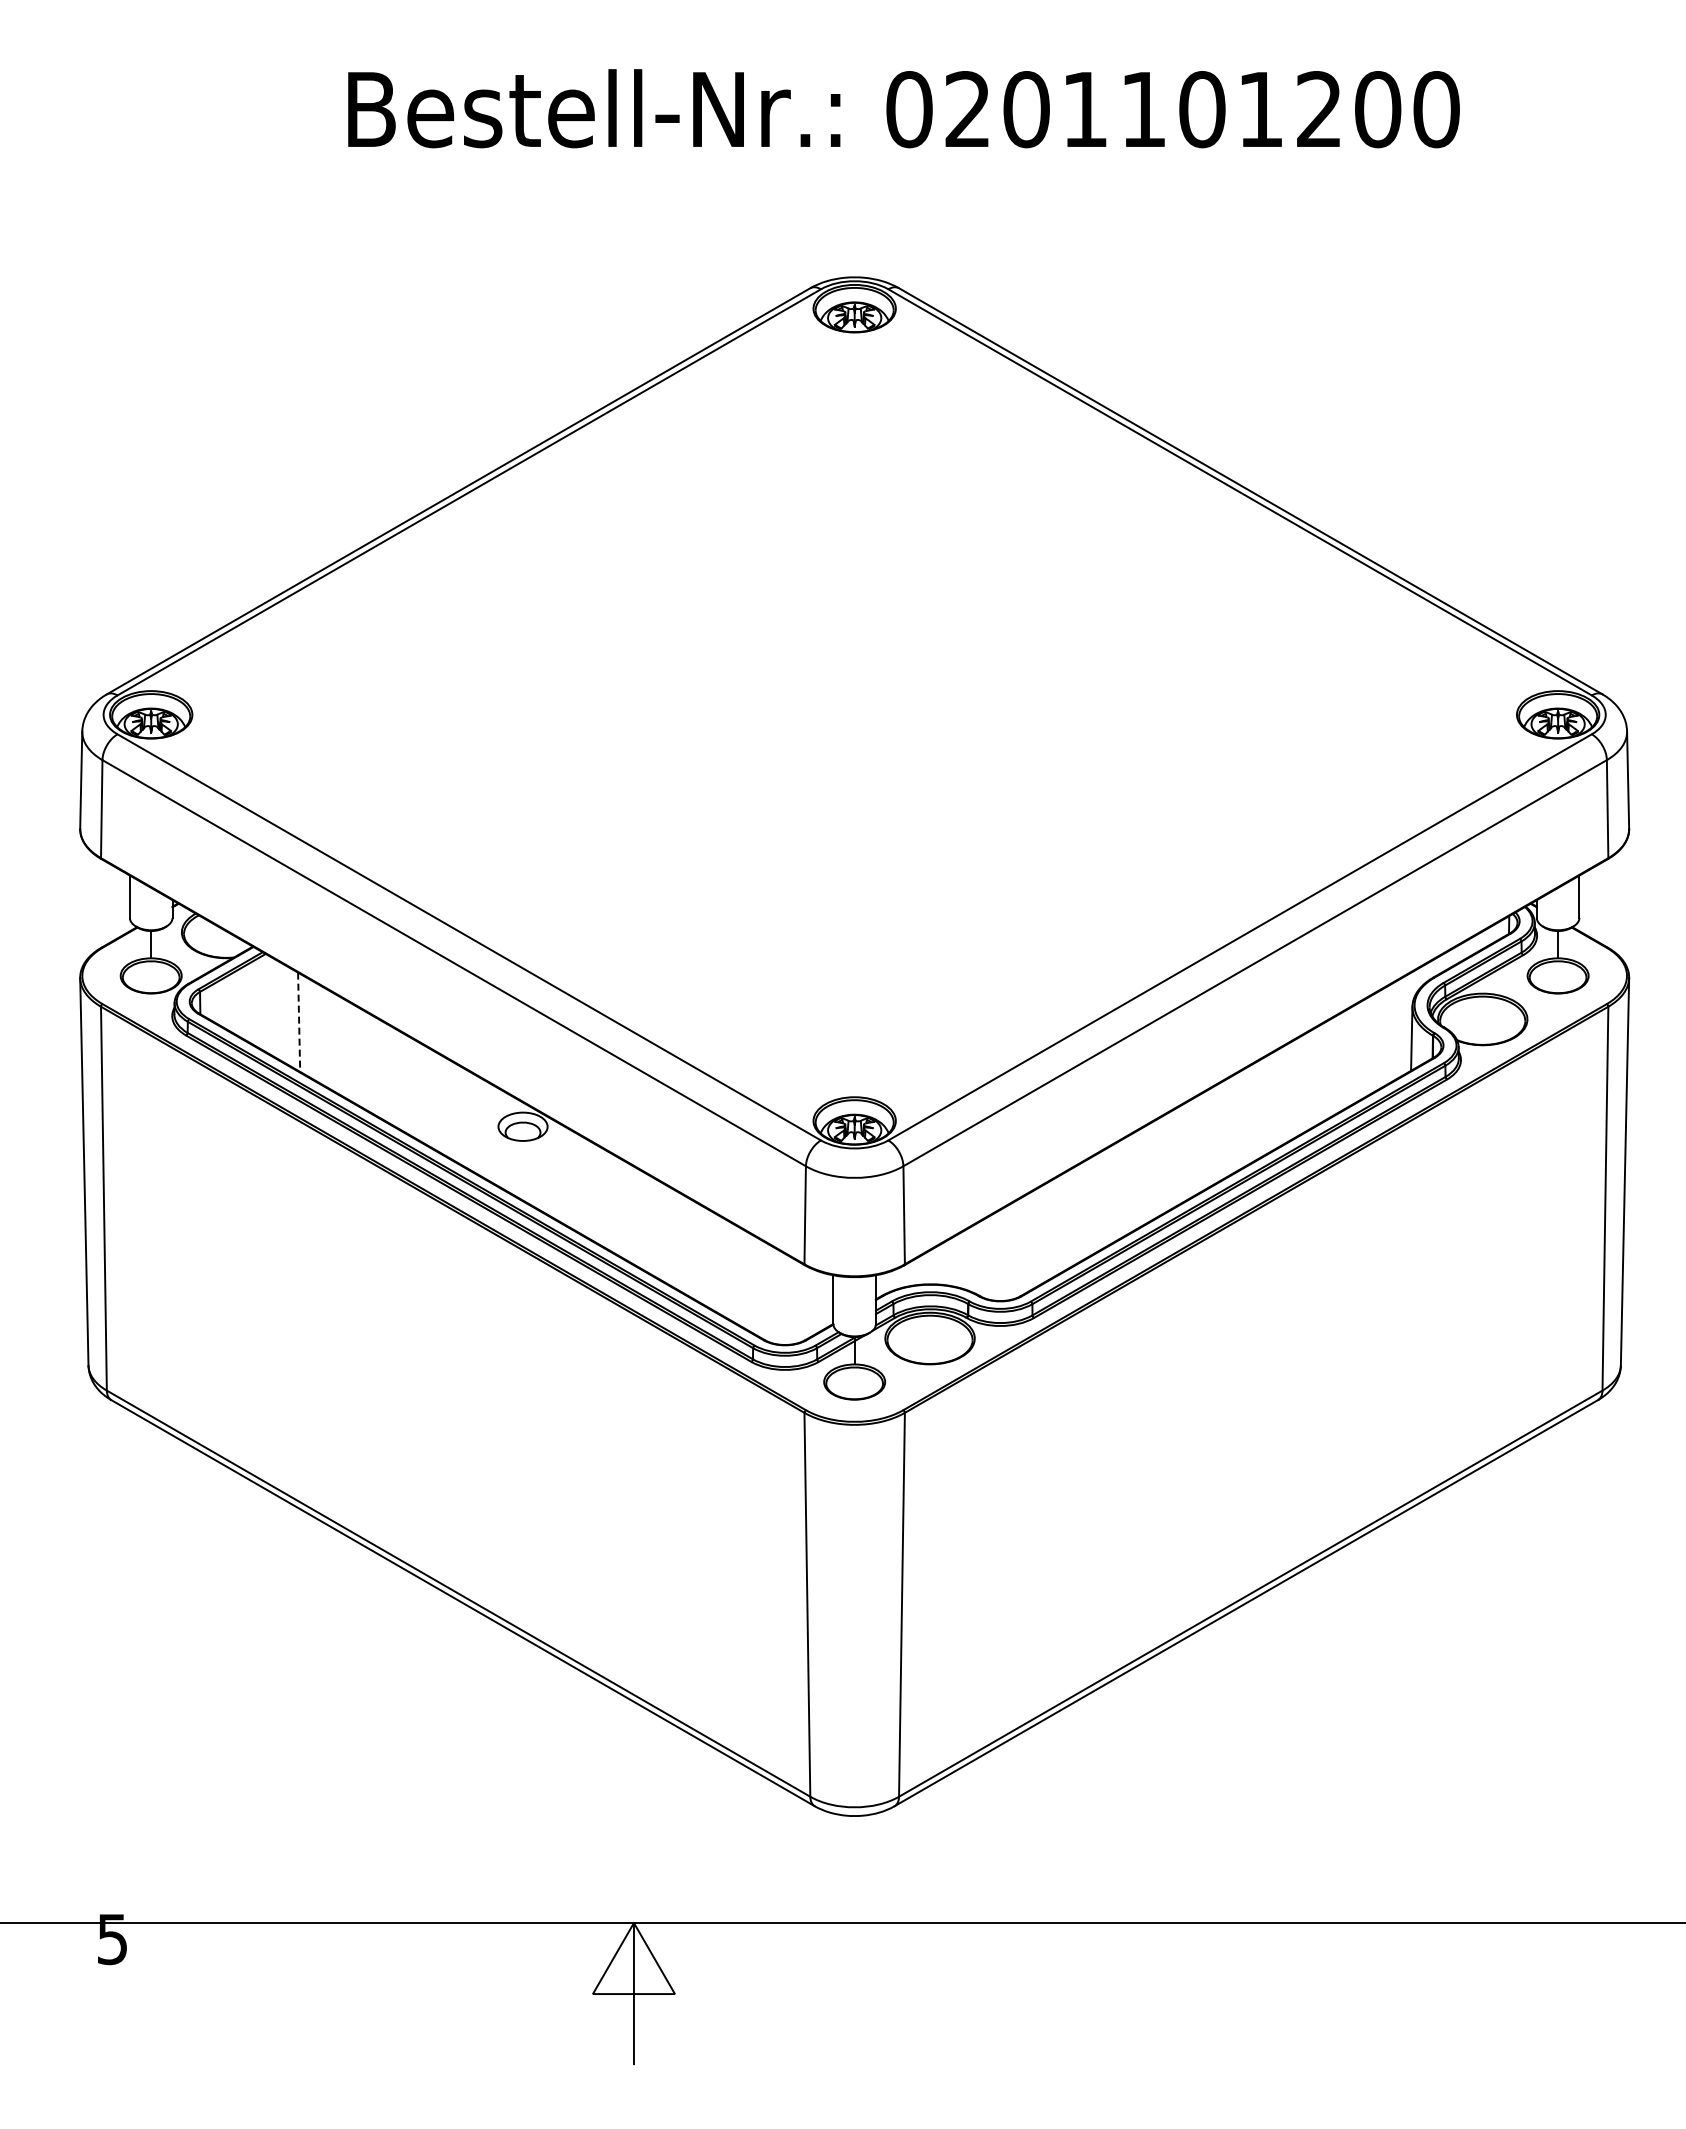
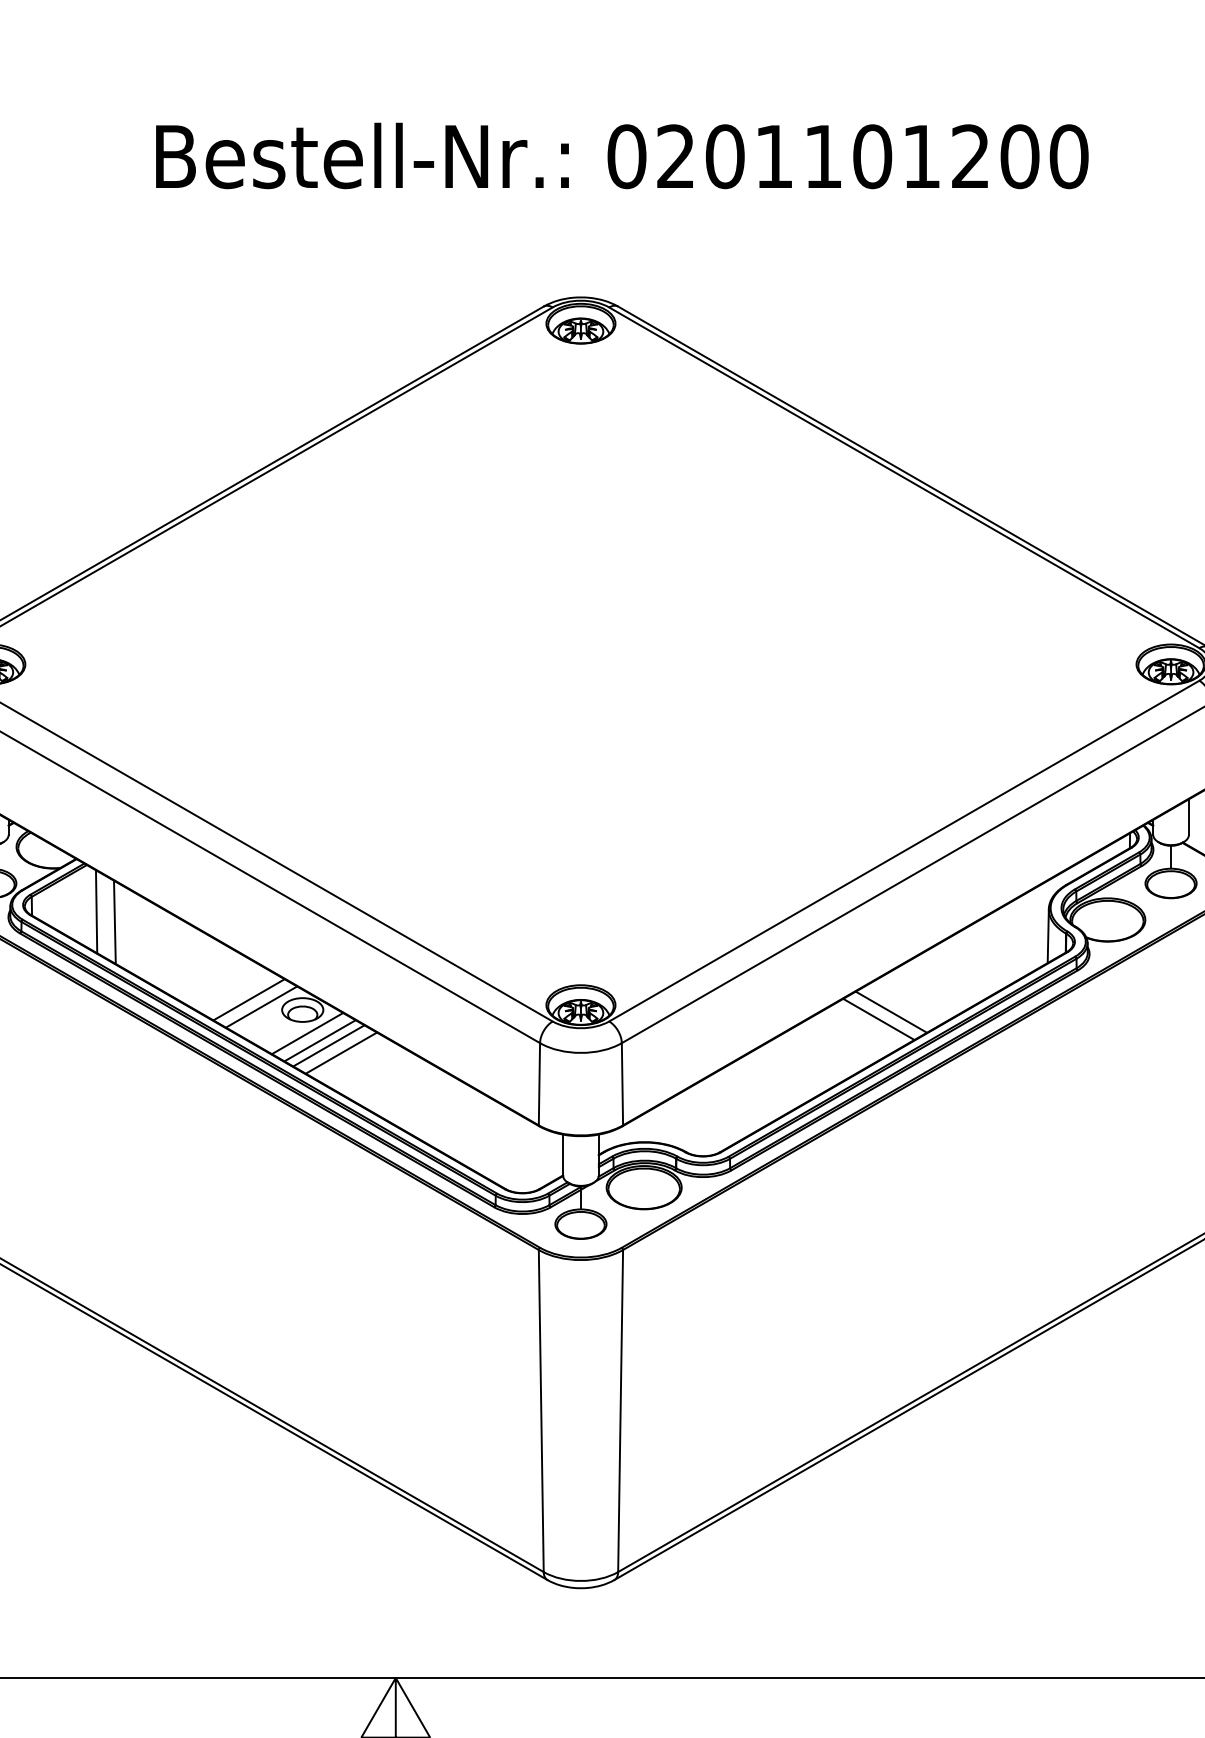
line: (277, 1009) -> (96, 911), added
line: (299, 1022) -> (115, 922), dashed -> solid
line: (458, 1114) -> (248, 999), added
line: (473, 1122) -> (261, 1006), added
line: (1224, 1128) -> (891, 1011), added
line: (1209, 1137) -> (878, 1019), added
line: (528, 1154) -> (307, 1033), added
line: (543, 1163) -> (319, 1040), added
line: (553, 1169) -> (328, 1045), added
line: (568, 1177) -> (340, 1052), added

